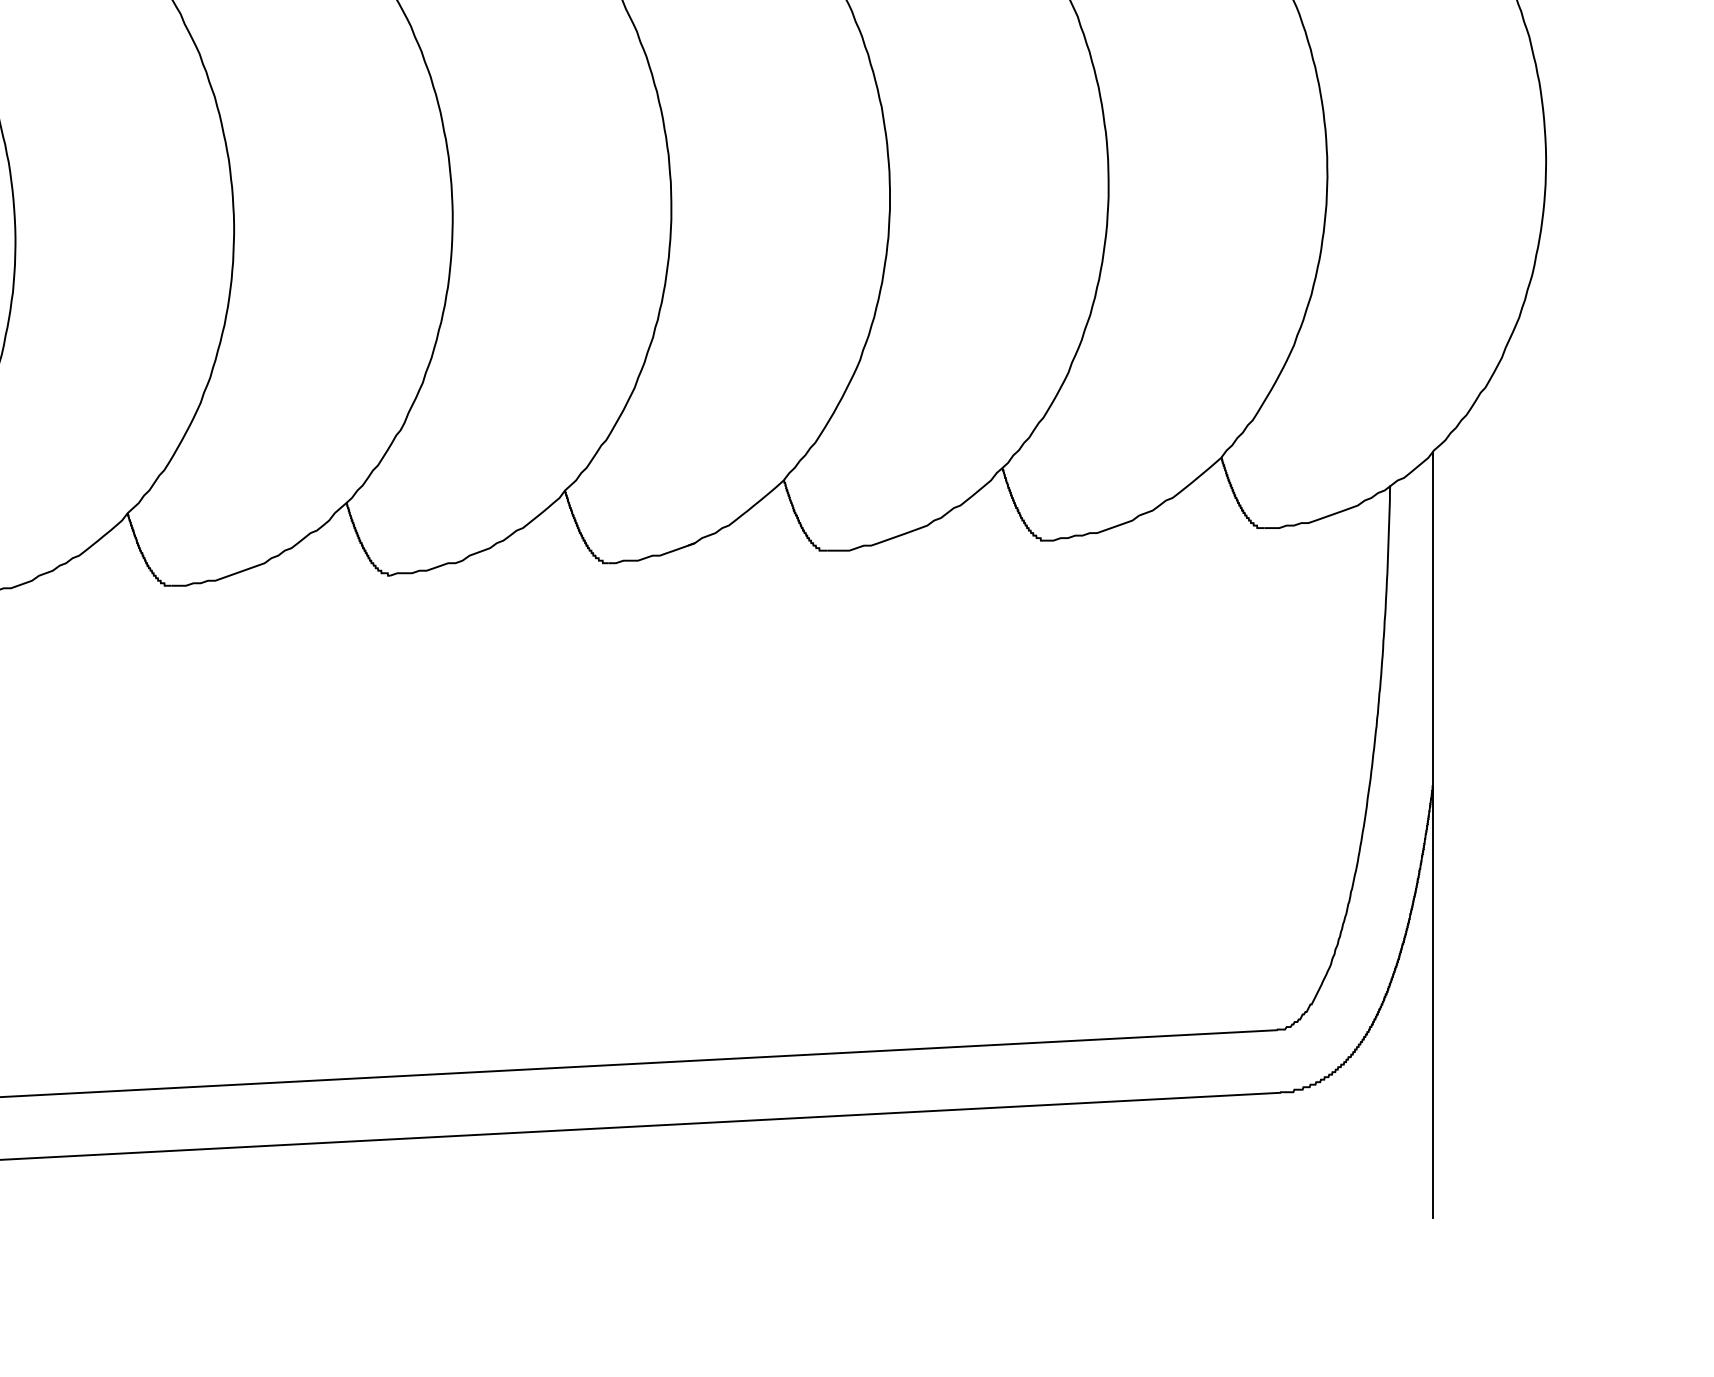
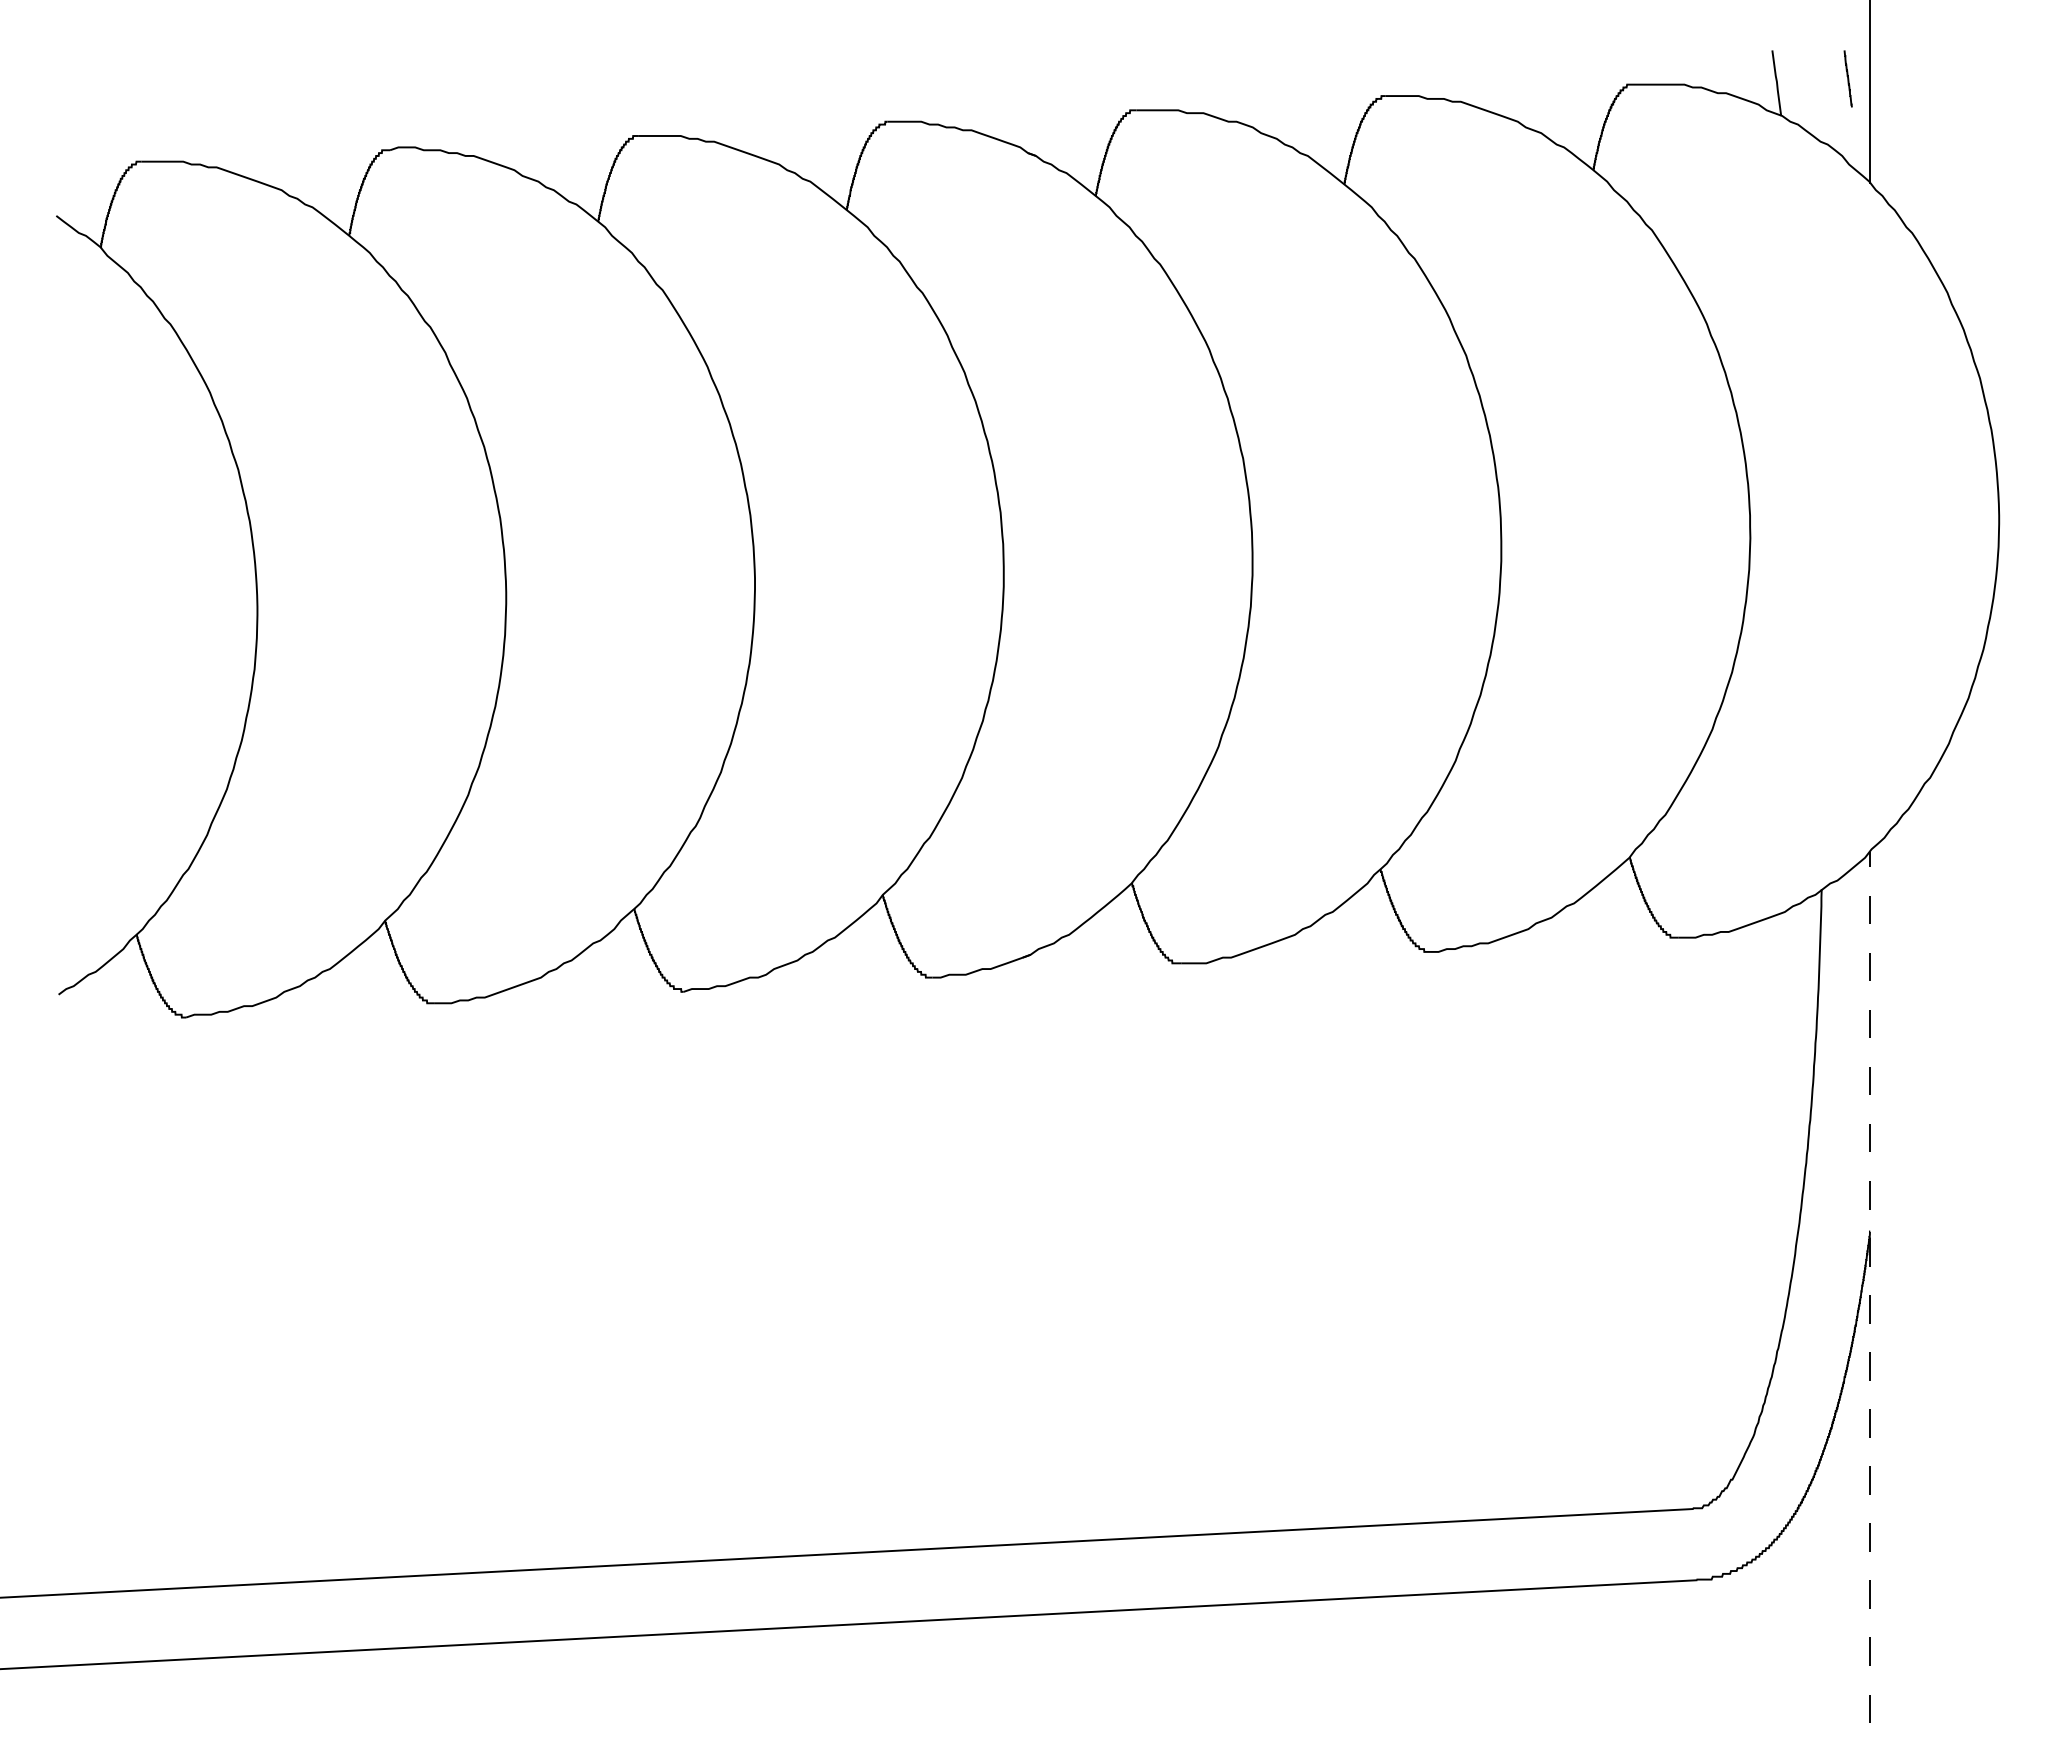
line: (1433, 835) -> (1870, 1287), solid -> dashed

